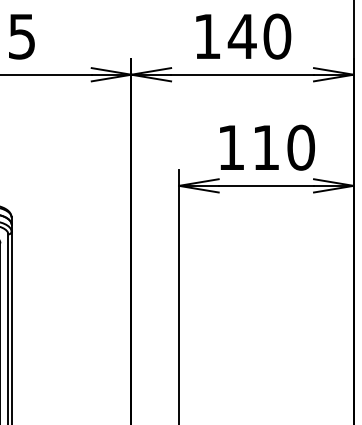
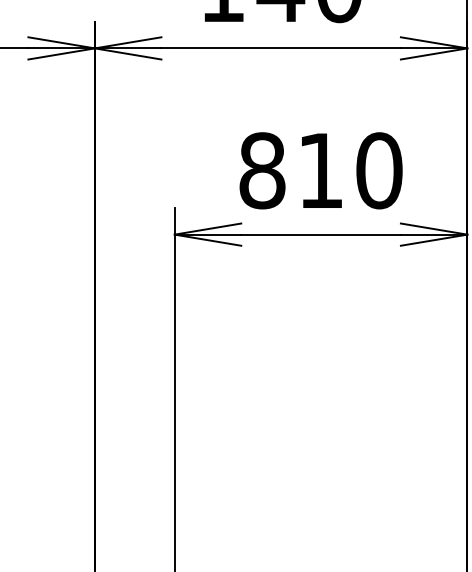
text: (231, 147) -> (262, 170), 110 -> 810

